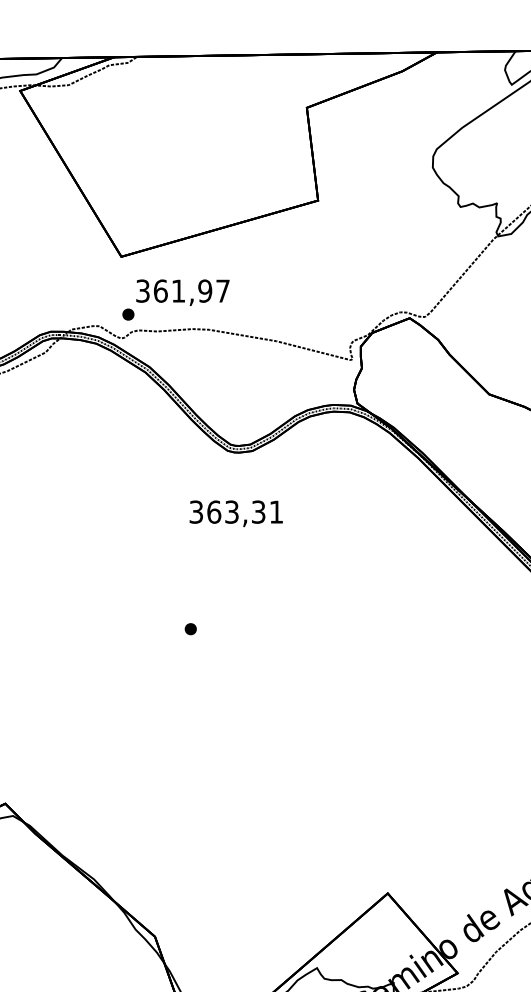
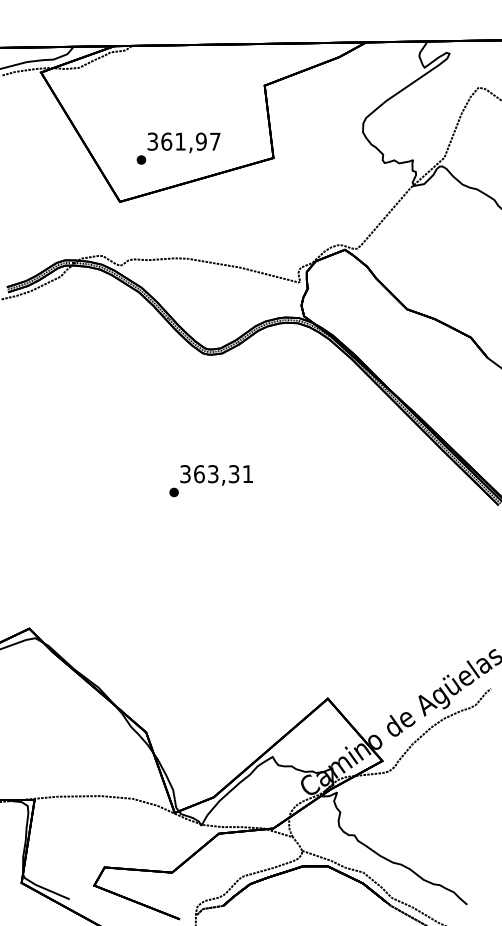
text: (175, 299) -> (178, 148), moved
text: (236, 513) -> (216, 475), moved

